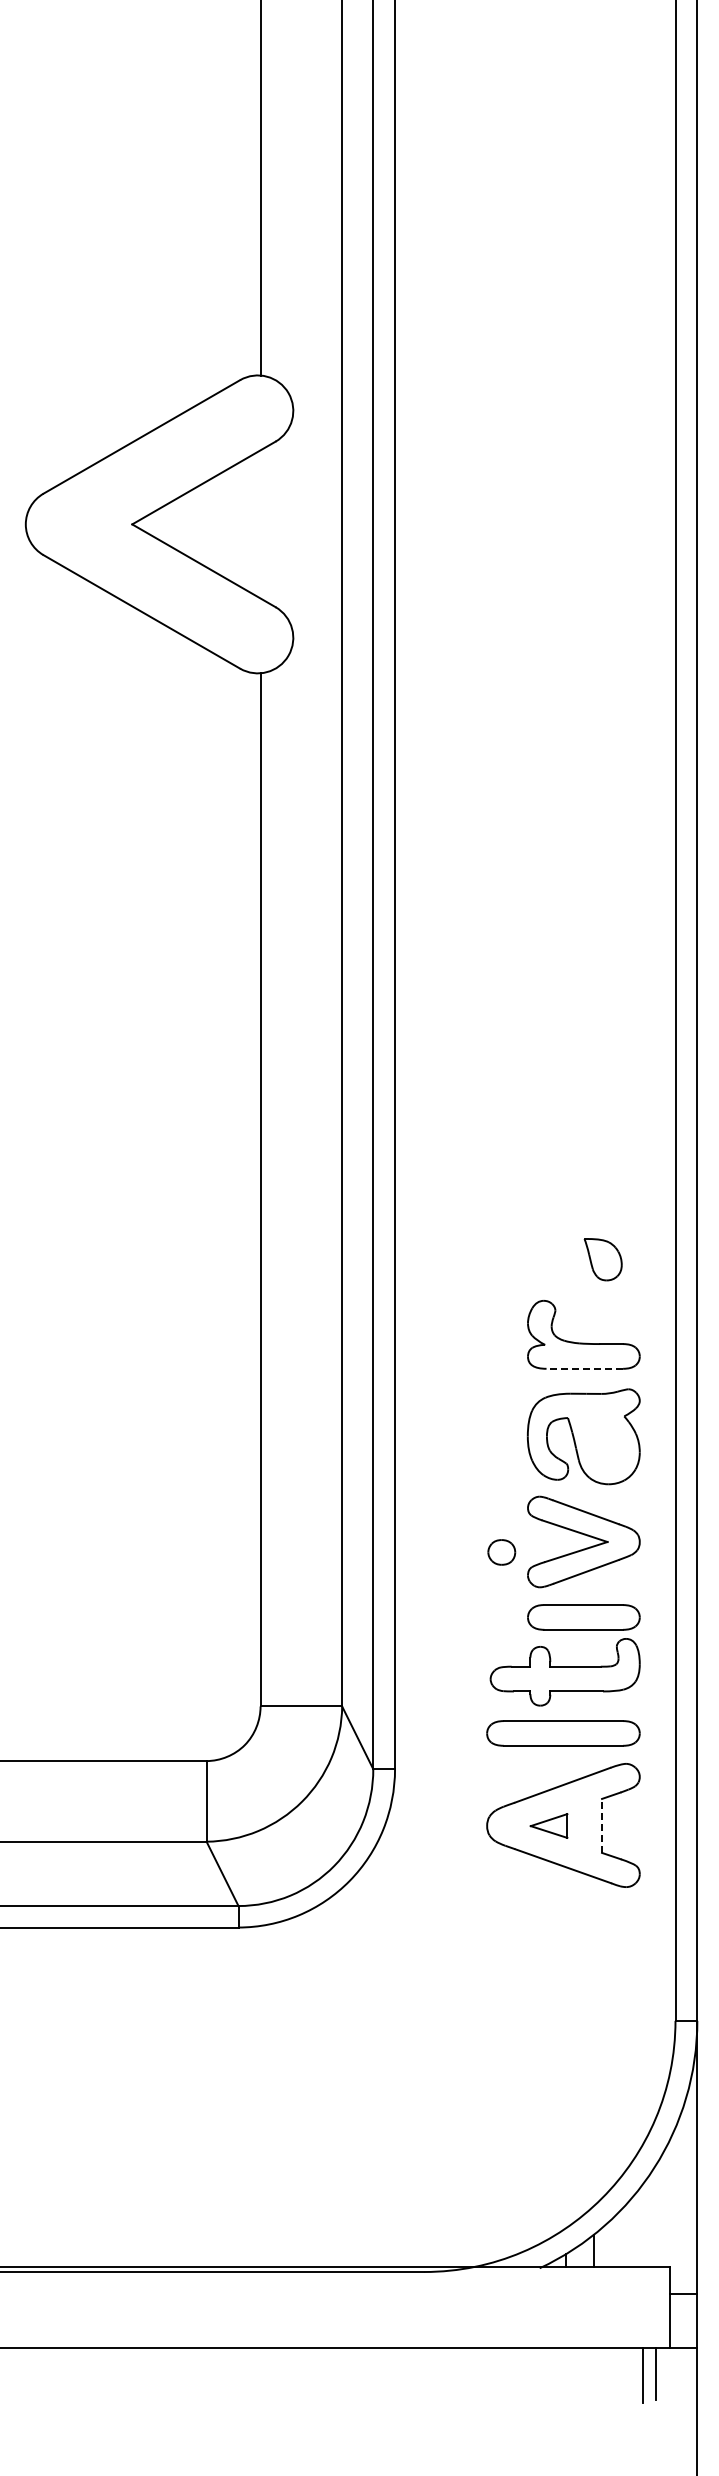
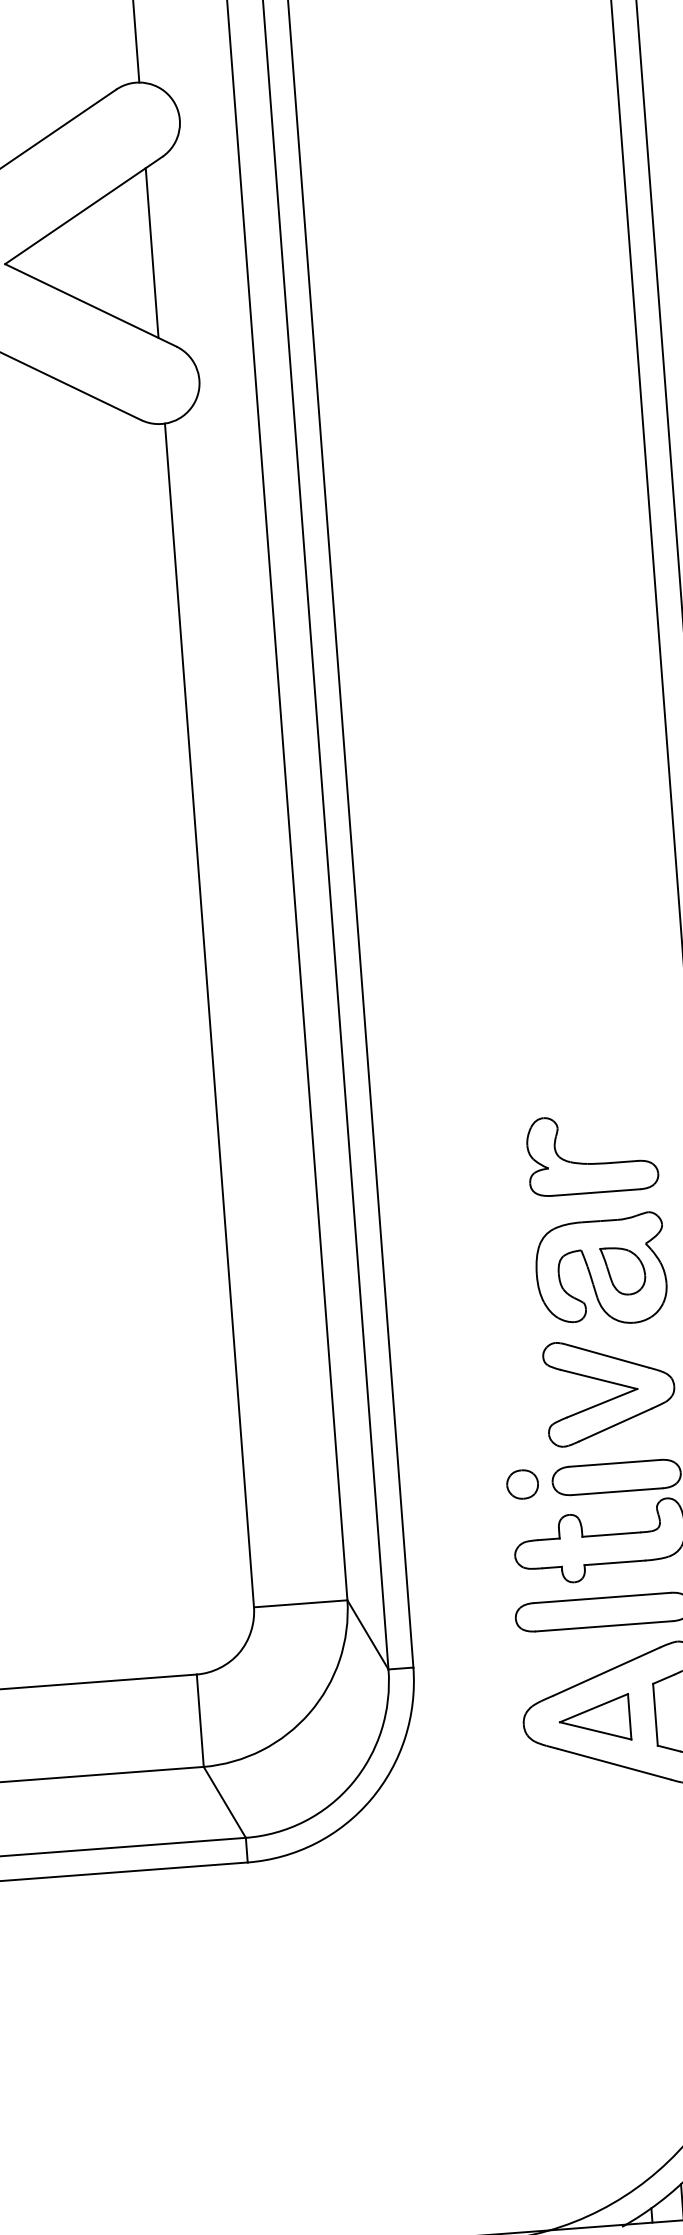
line: (260, 524) -> (152, 253), added
part: (602, 1259) -> (622, 1270), moved
line: (584, 1368) -> (595, 1192), dashed -> solid
part: (501, 1552) -> (522, 1484), moved
part: (548, 1825) -> (594, 1718), size x1.67
line: (602, 1825) -> (655, 1714), dashed -> solid

